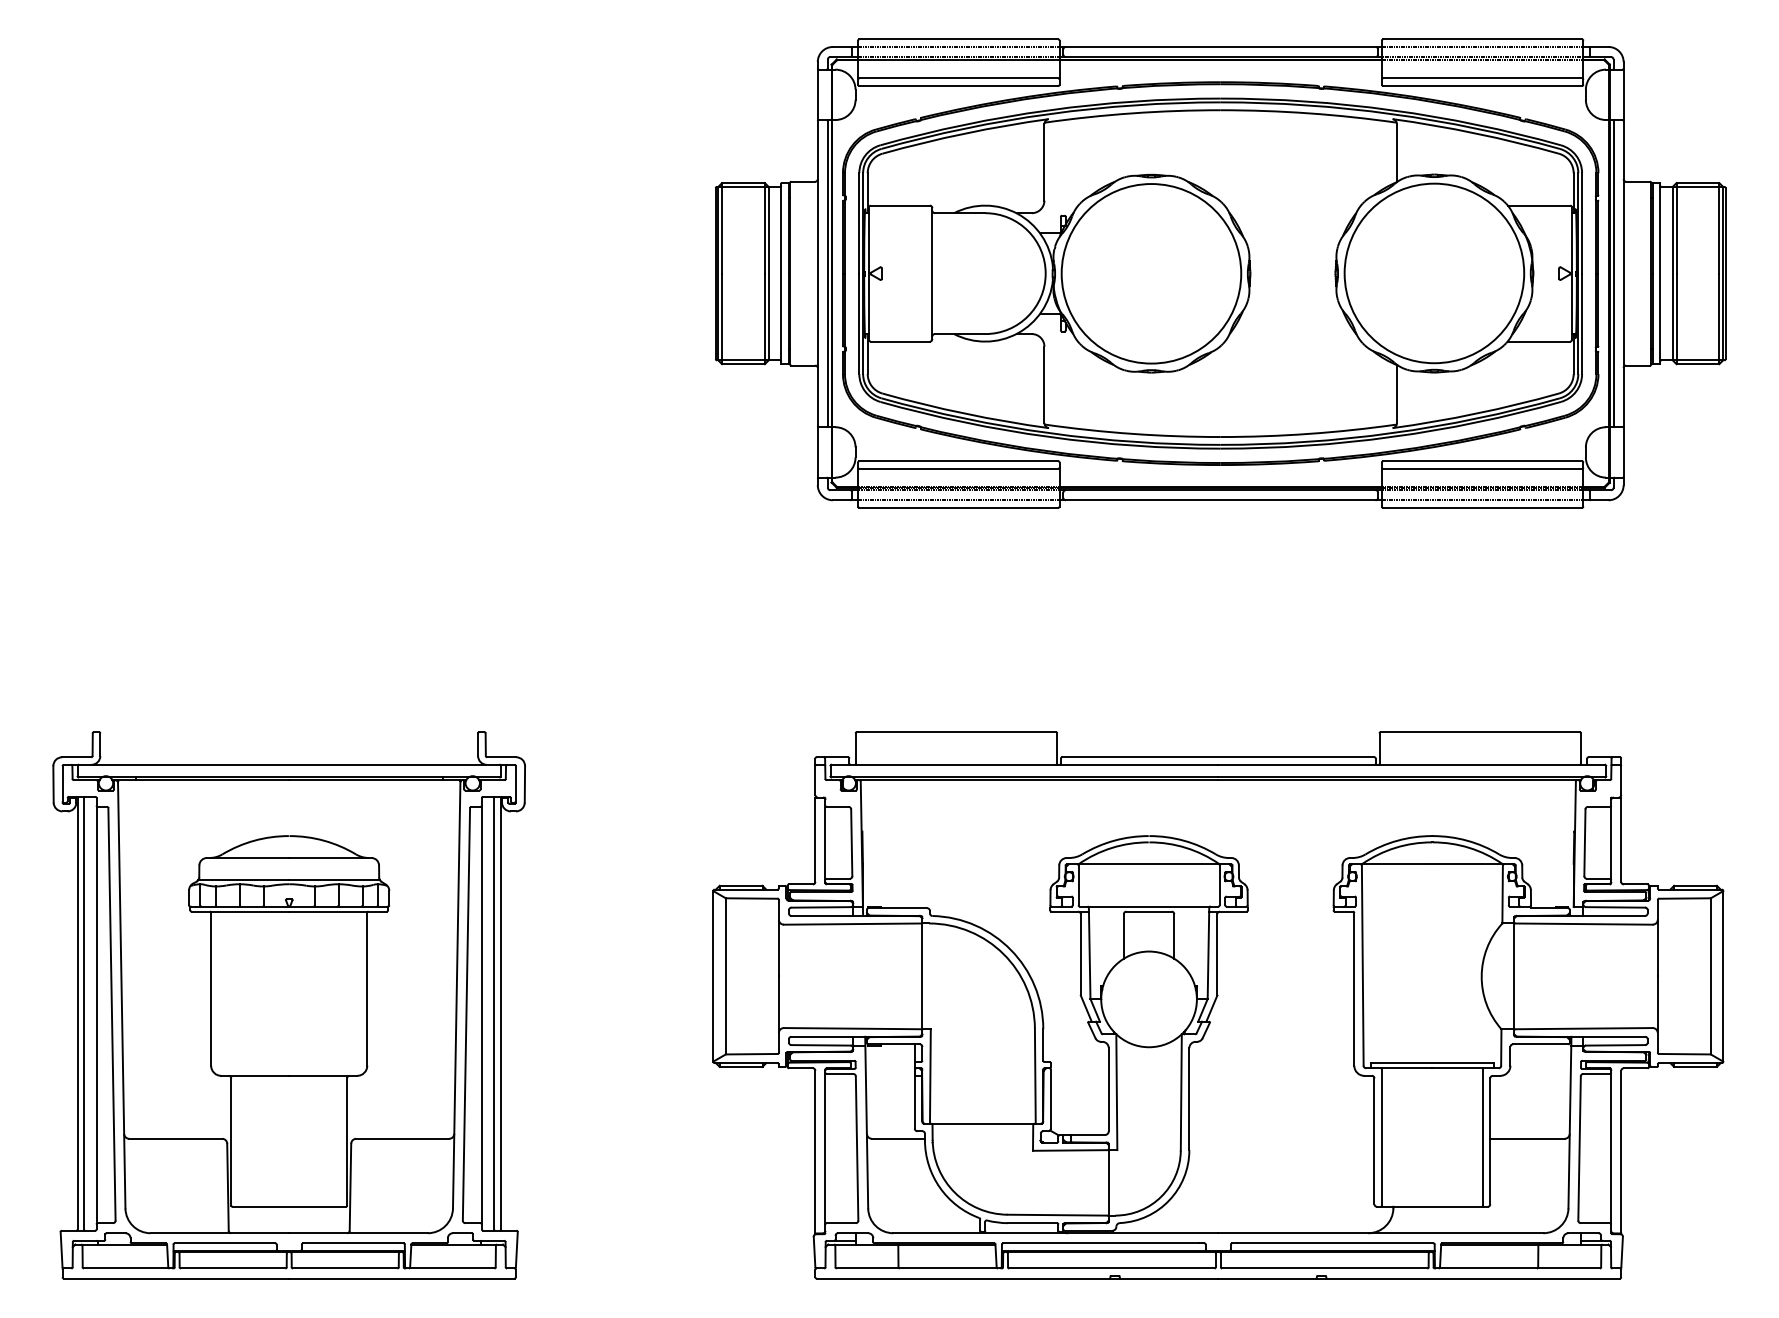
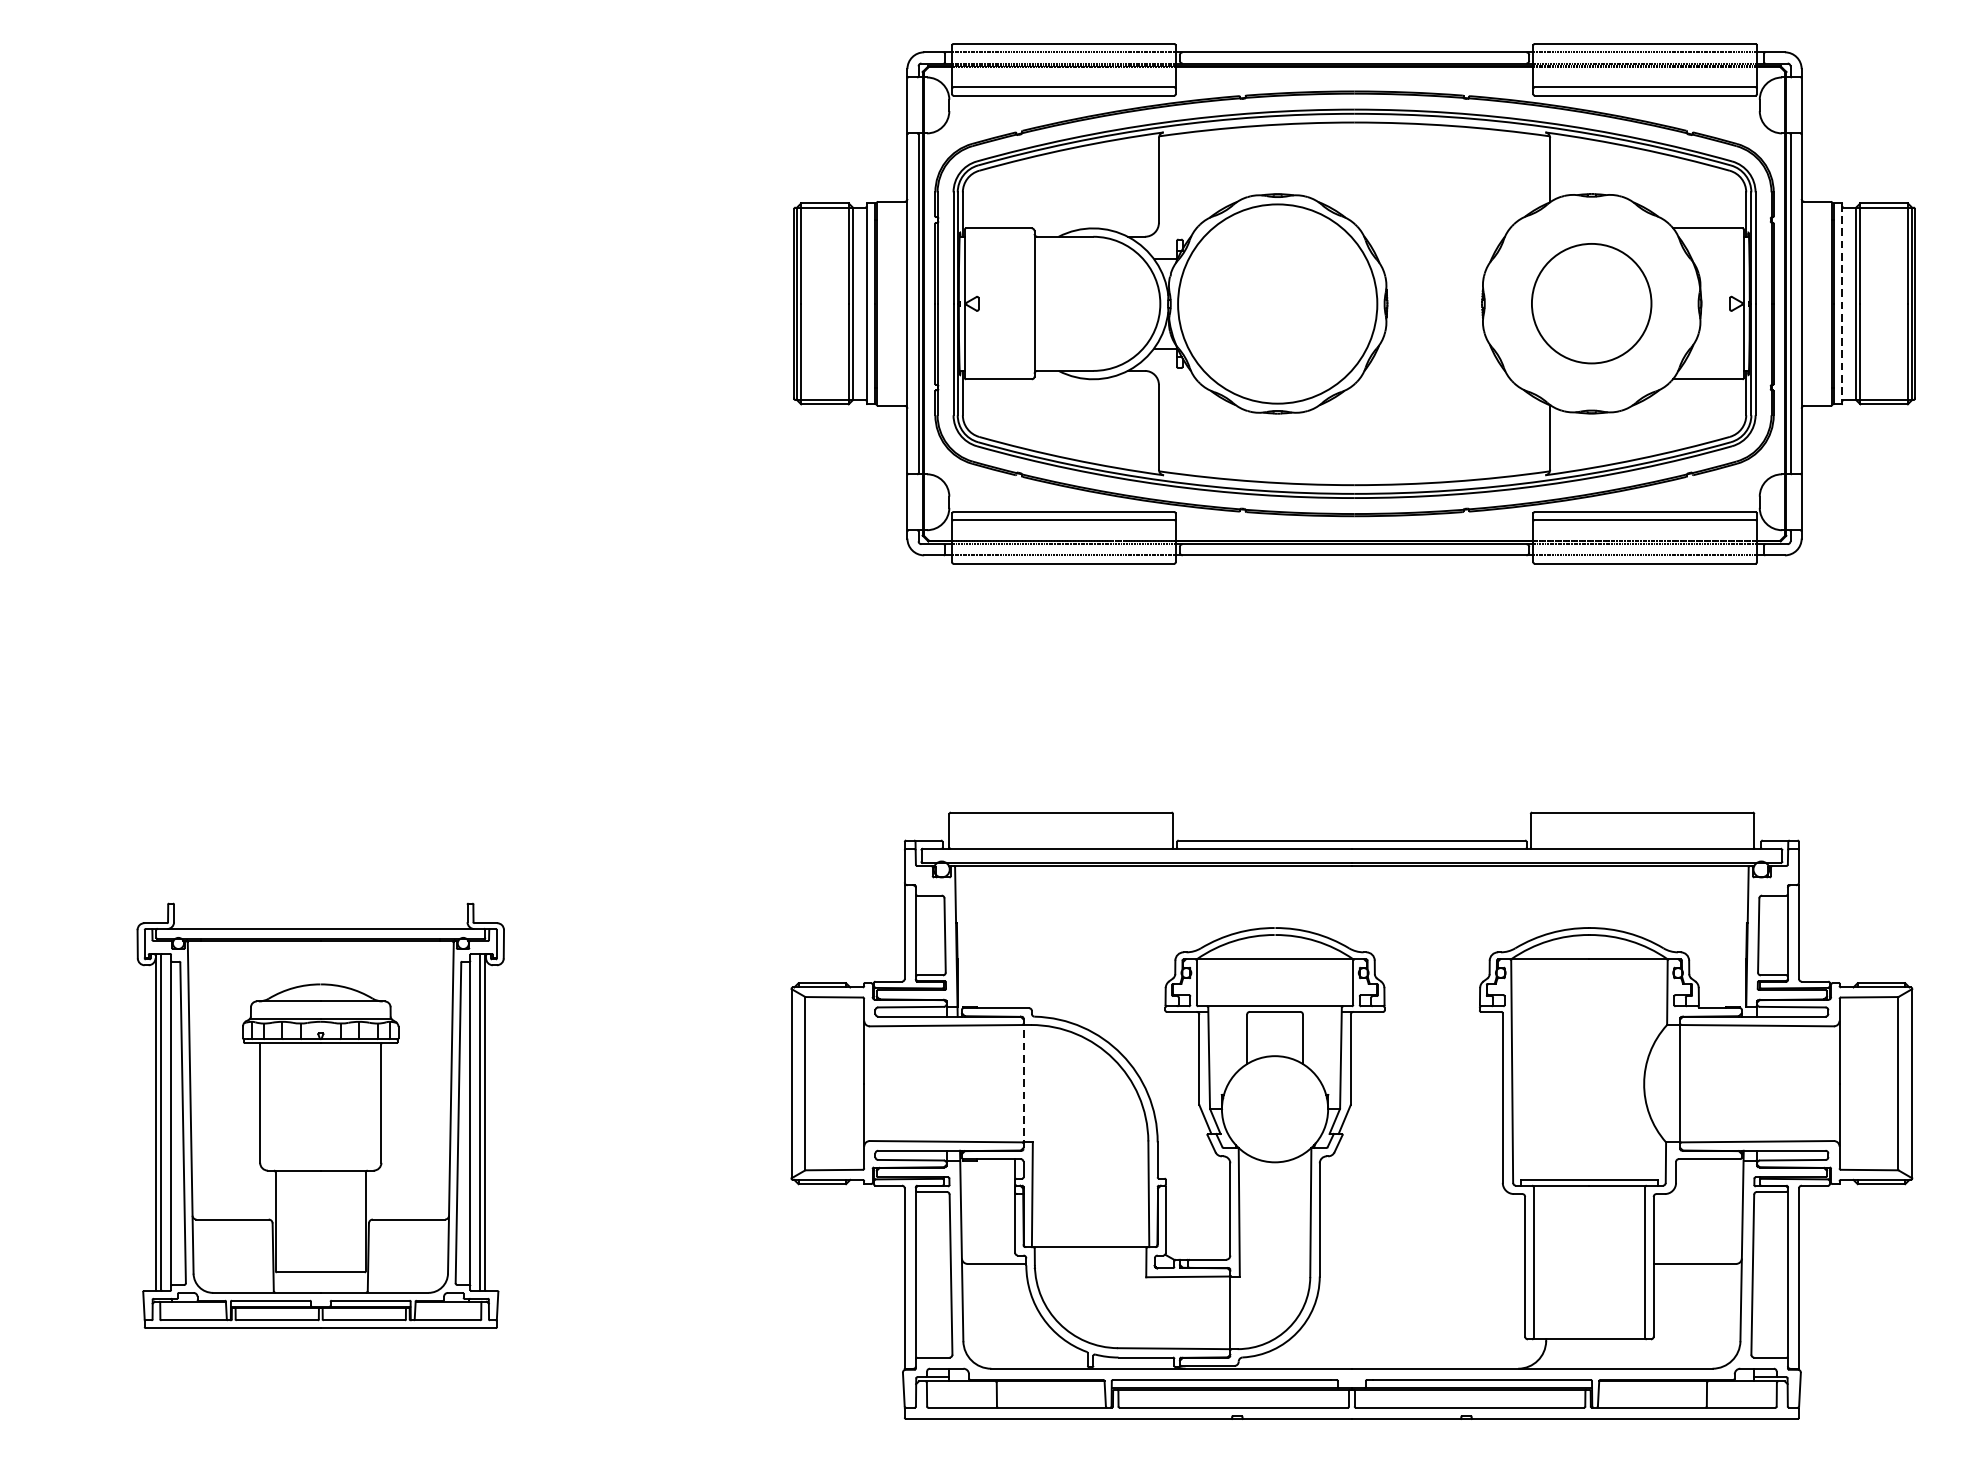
circle: (1434, 273) -> (1591, 303), size x0.6
line: (1660, 274) -> (1842, 304), solid -> dashed
line: (922, 976) -> (1023, 1083), solid -> dashed
part: (288, 1005) -> (320, 1116), size x0.7

